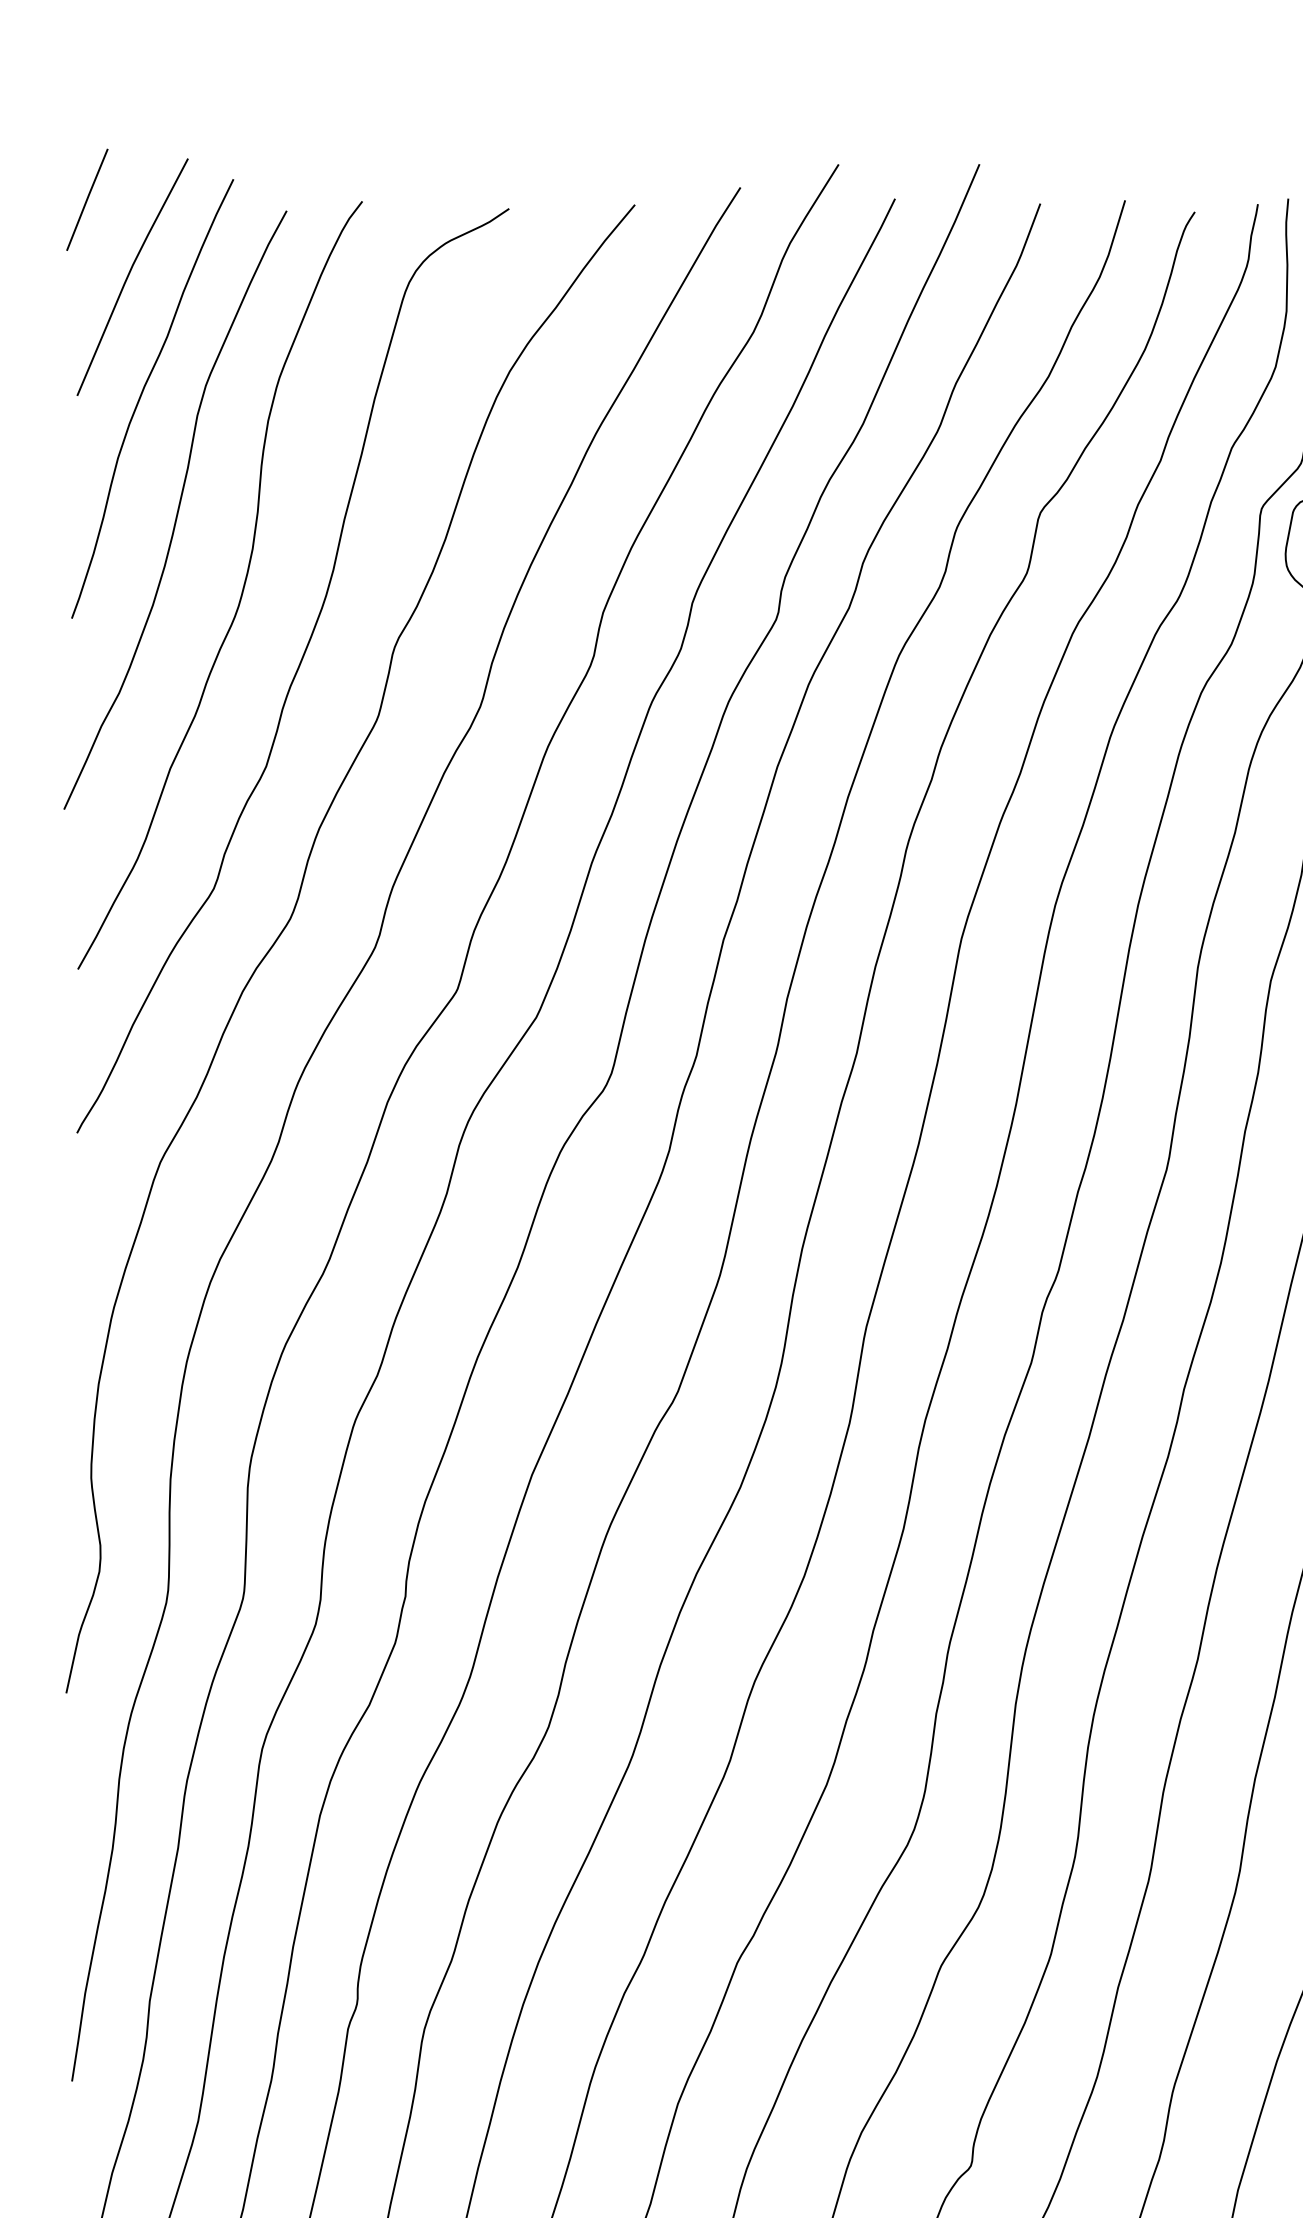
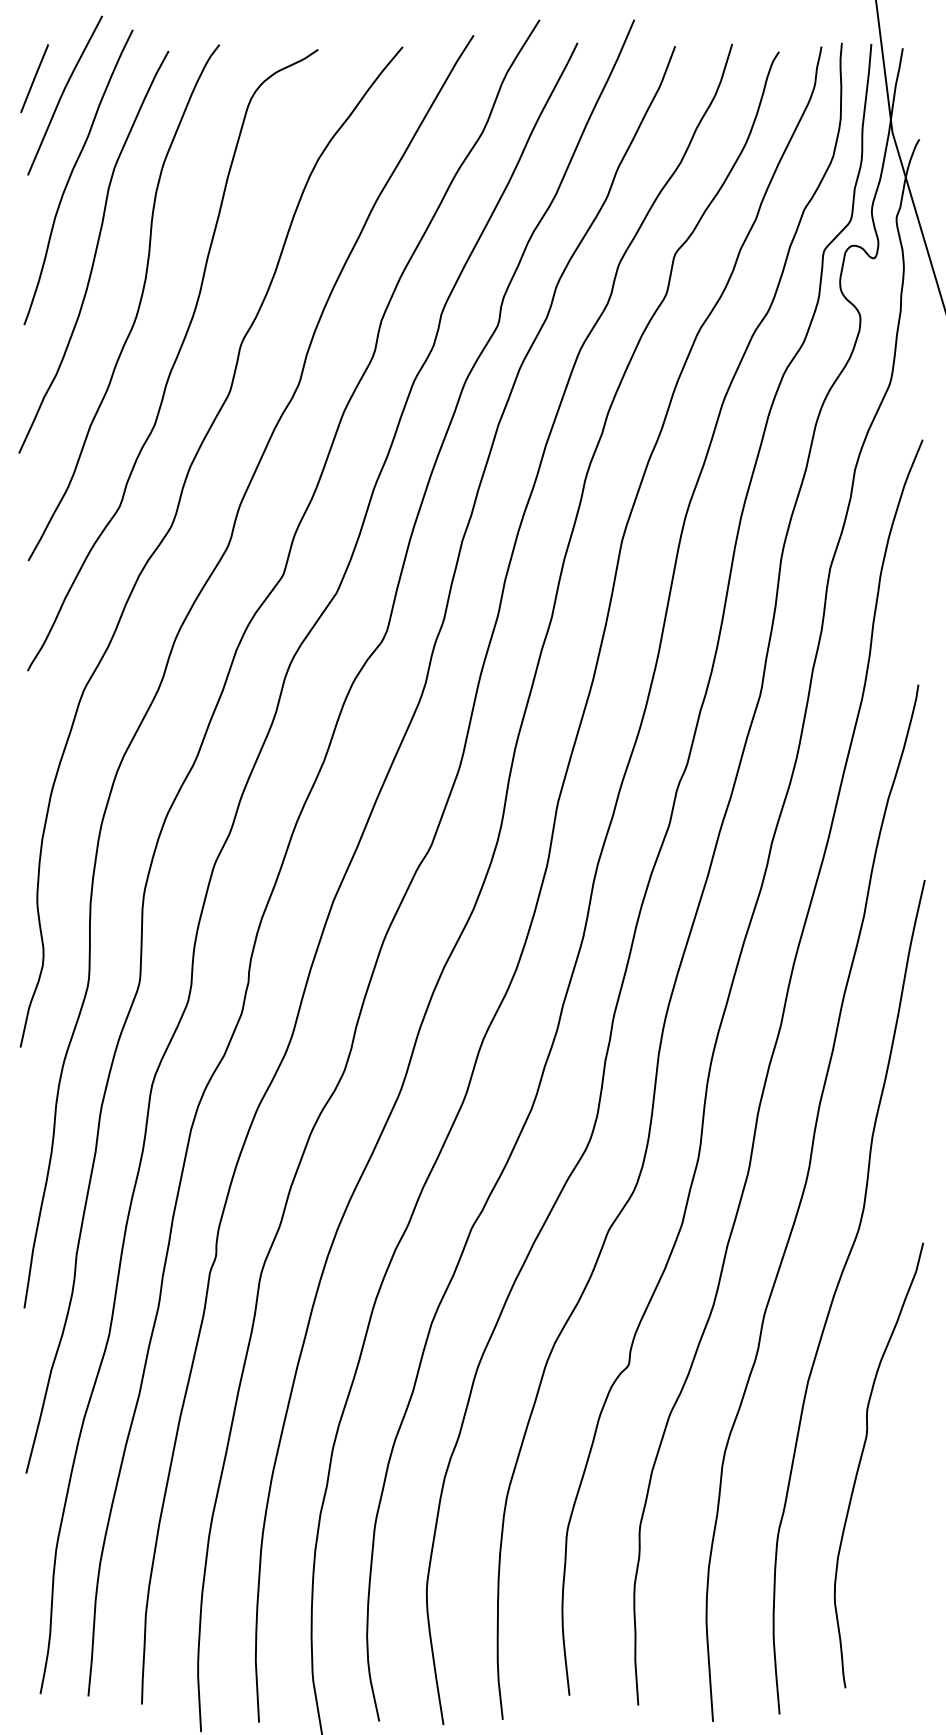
line: (87, 199) -> (34, 78), moved

